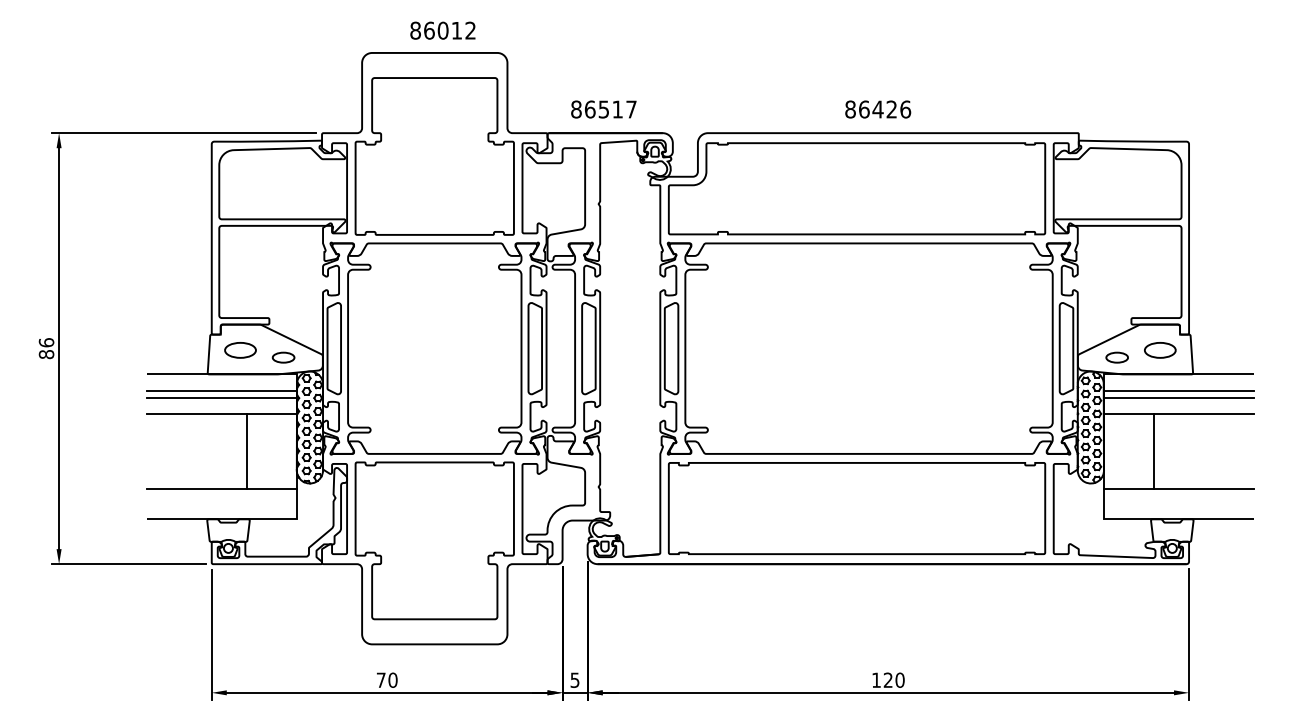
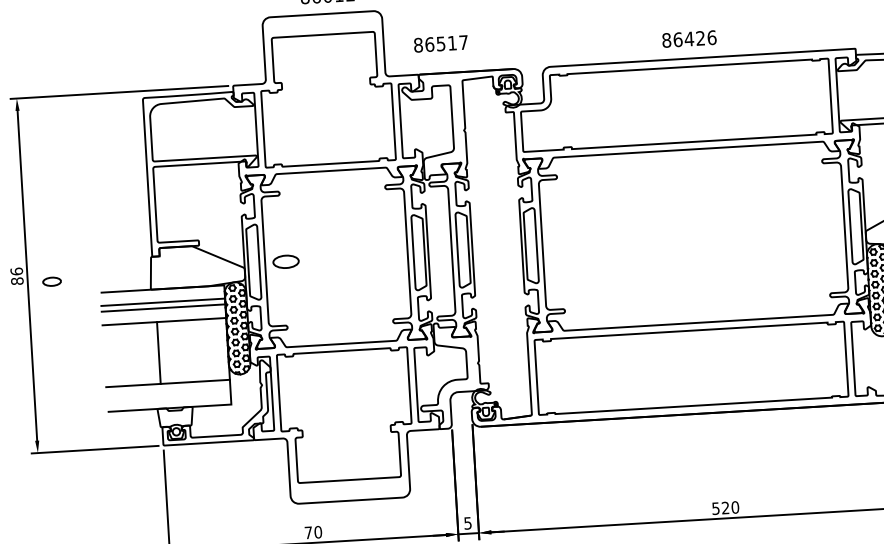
text: (603, 109) -> (440, 43), moved
part: (240, 350) -> (286, 261), moved
part: (283, 357) -> (52, 281), moved
line: (246, 451) -> (158, 352), moved
text: (876, 679) -> (715, 507), 120 -> 520

